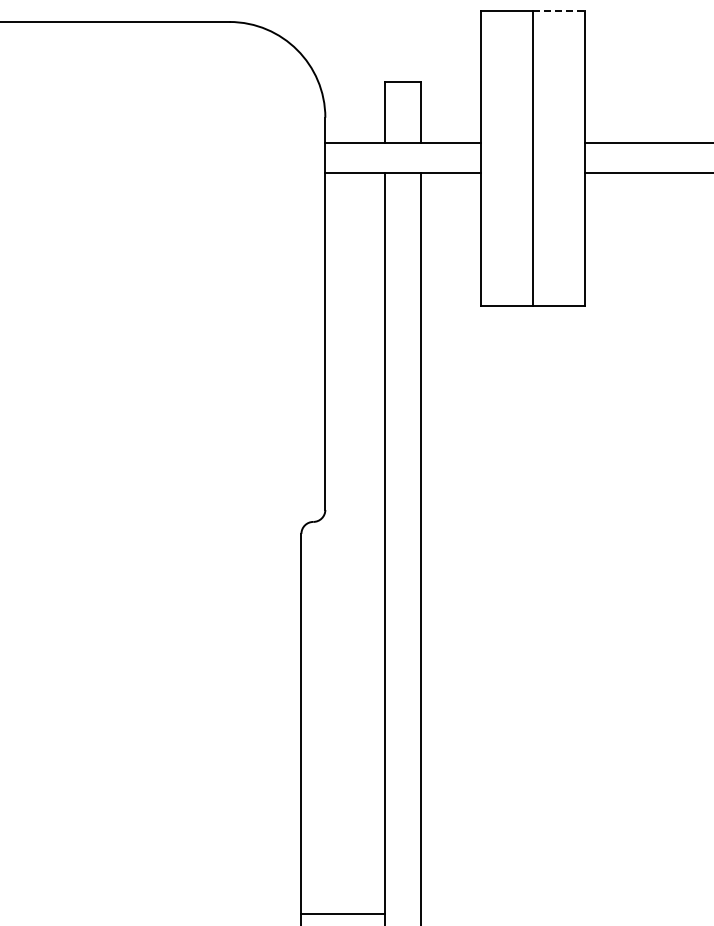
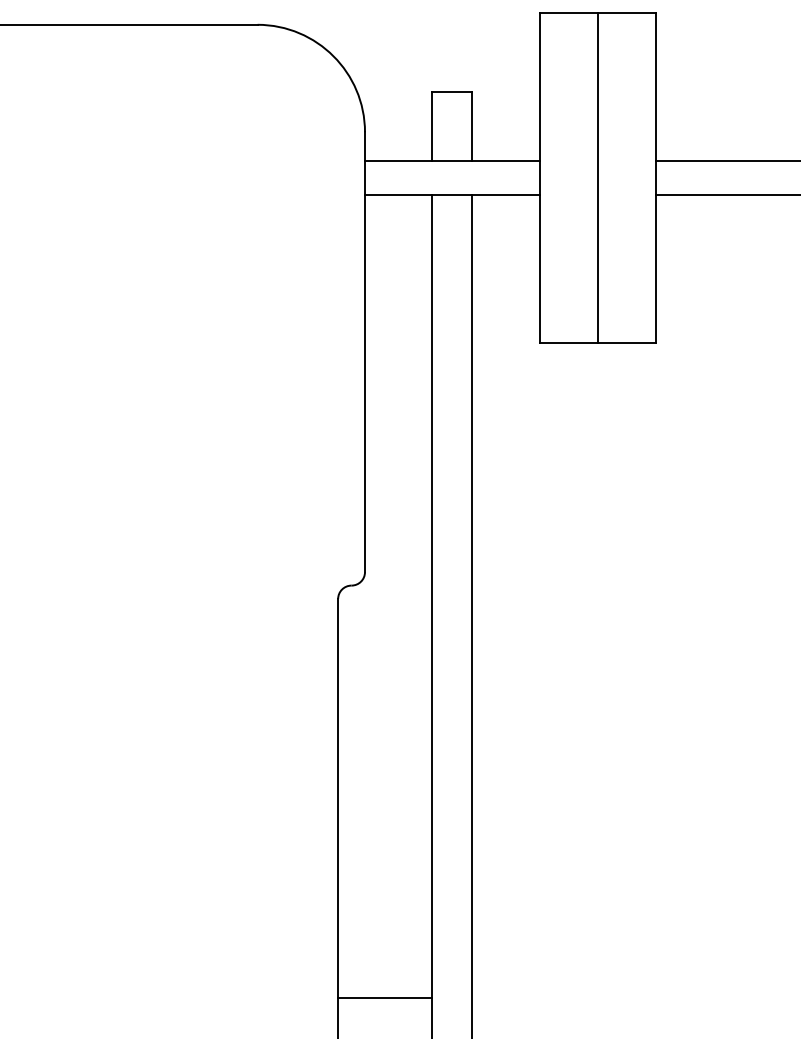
line: (559, 11) -> (627, 13), dashed -> solid
line: (343, 913) -> (385, 997), moved

